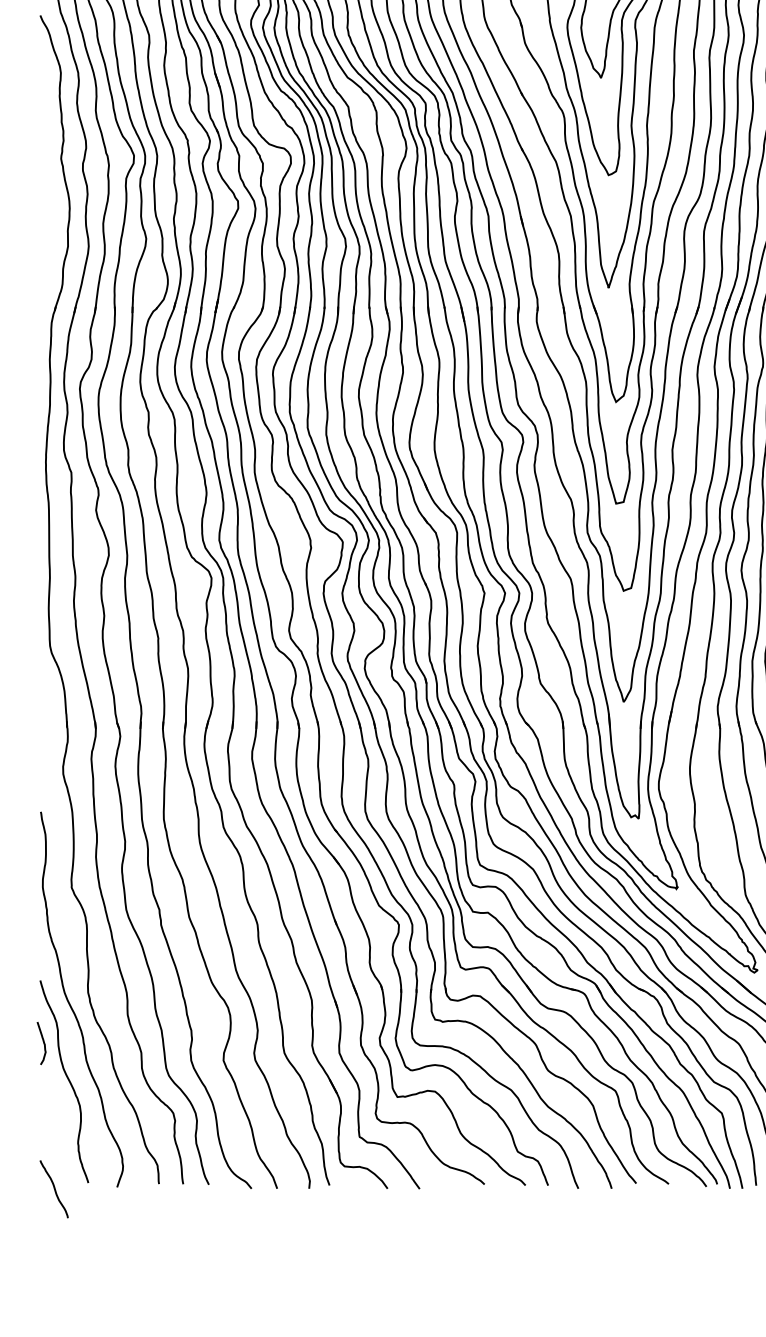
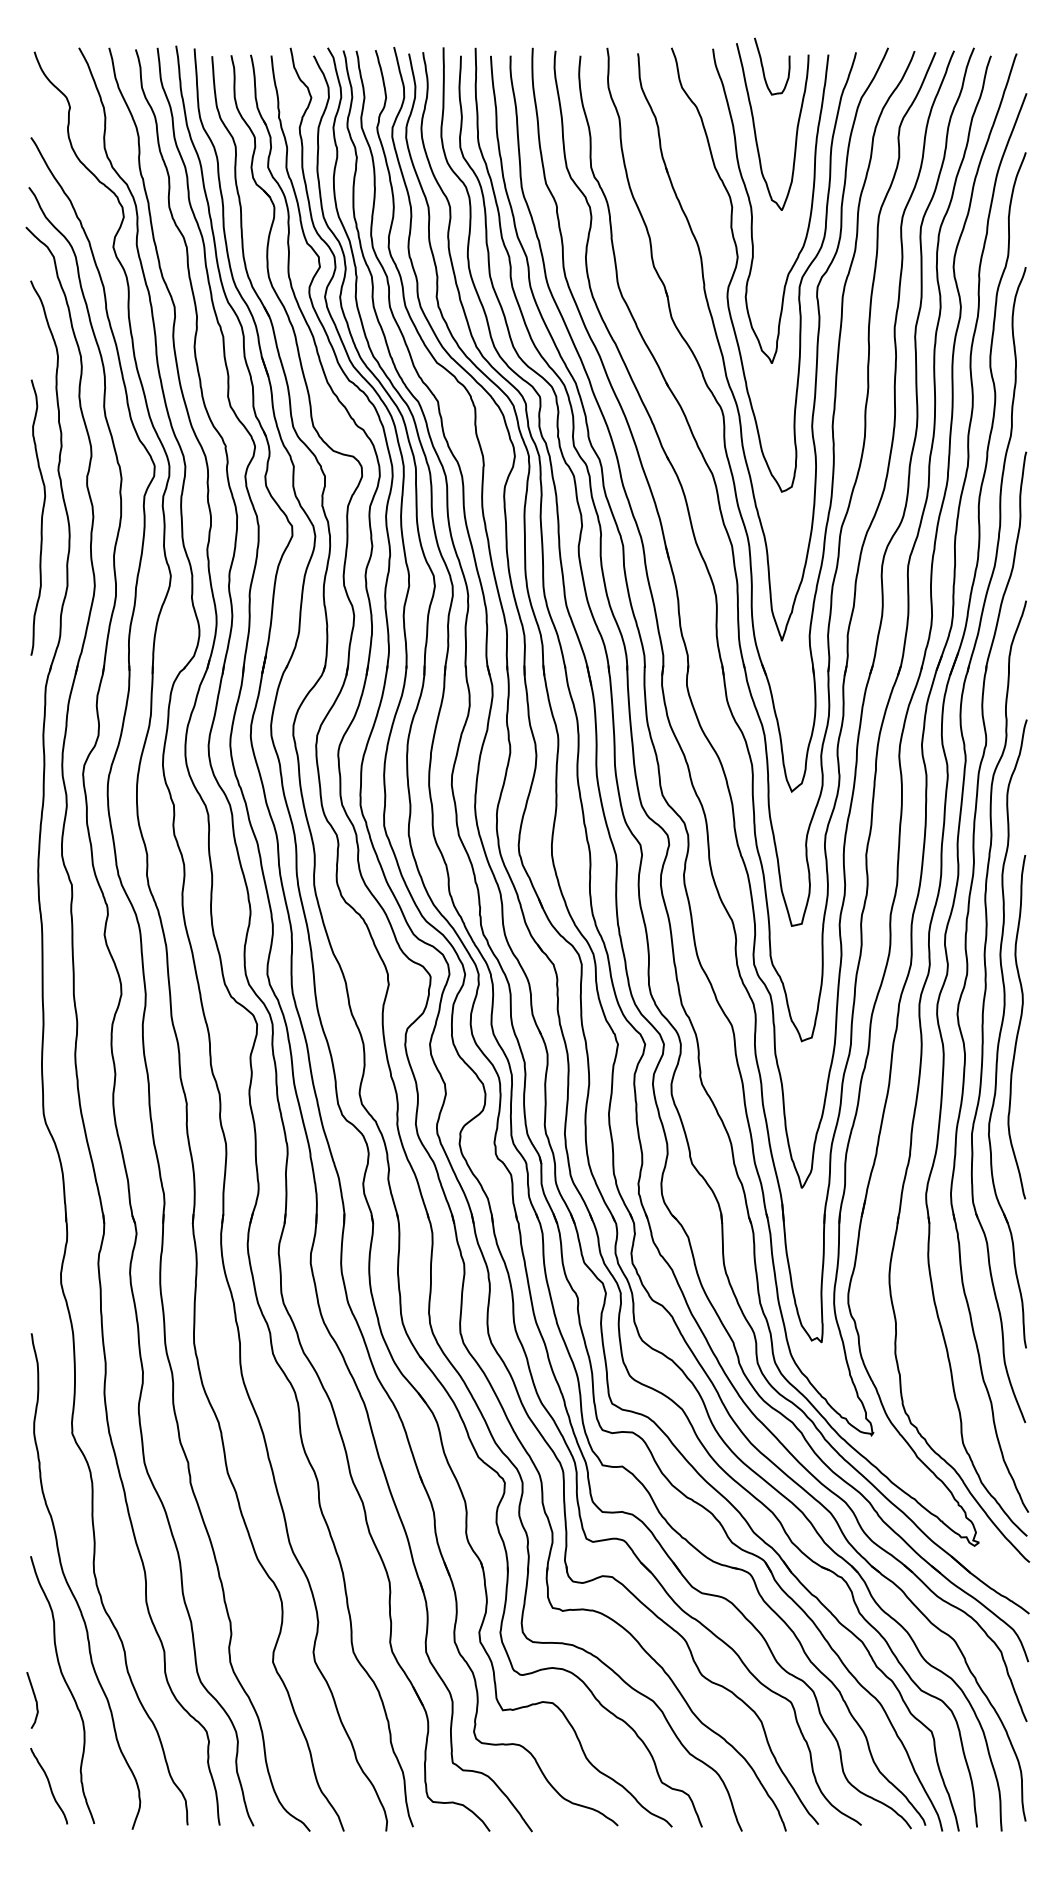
curve: (48, 194) -> (41, 517), added
curve: (43, 1042) -> (34, 1699), moved
curve: (54, 1188) -> (49, 1785), moved

